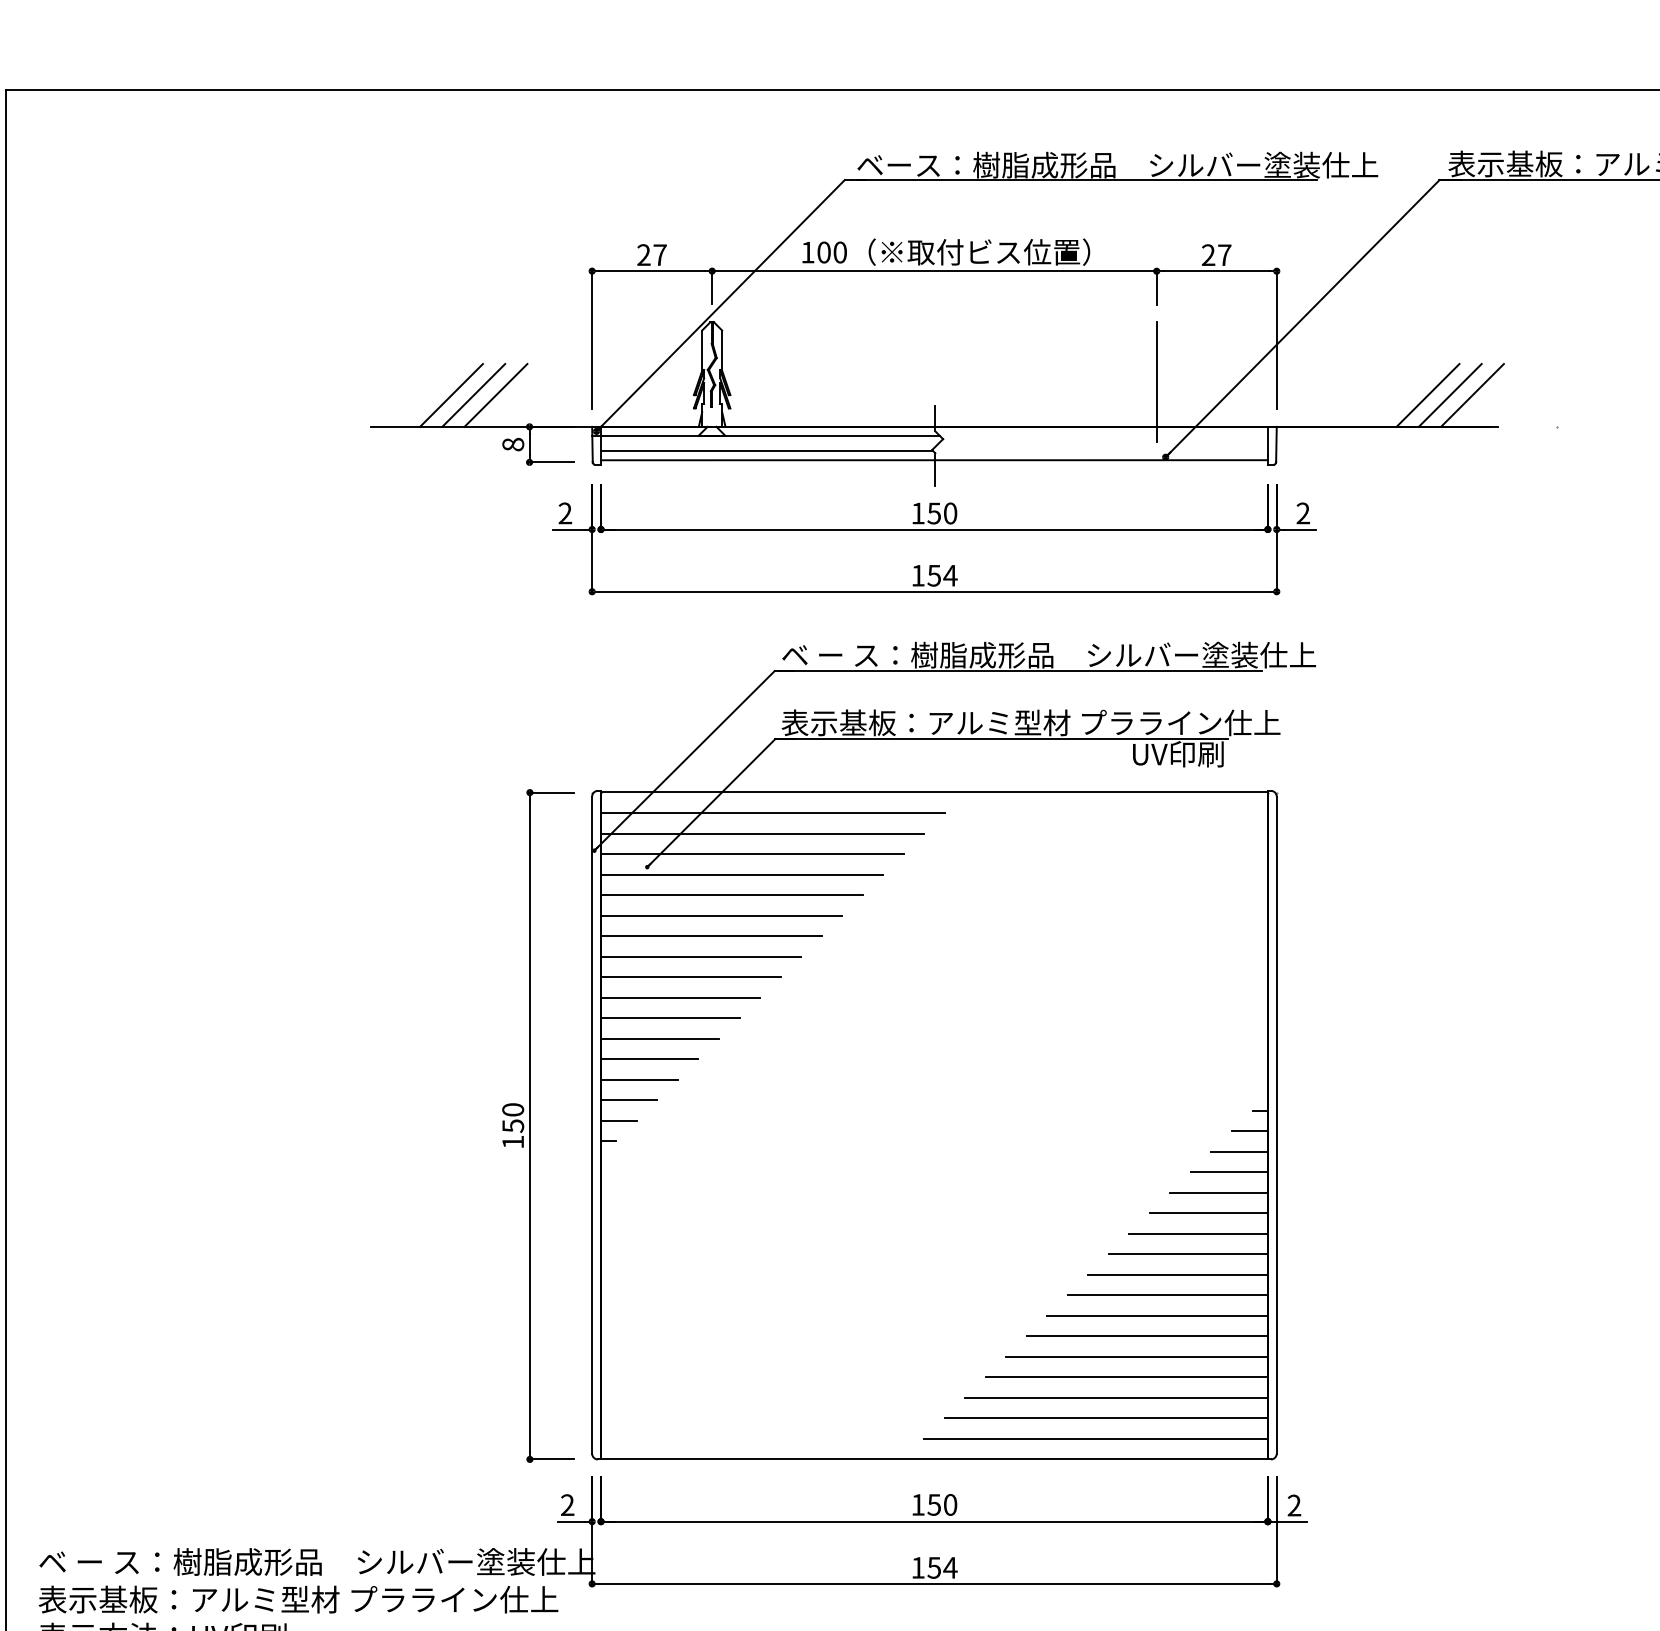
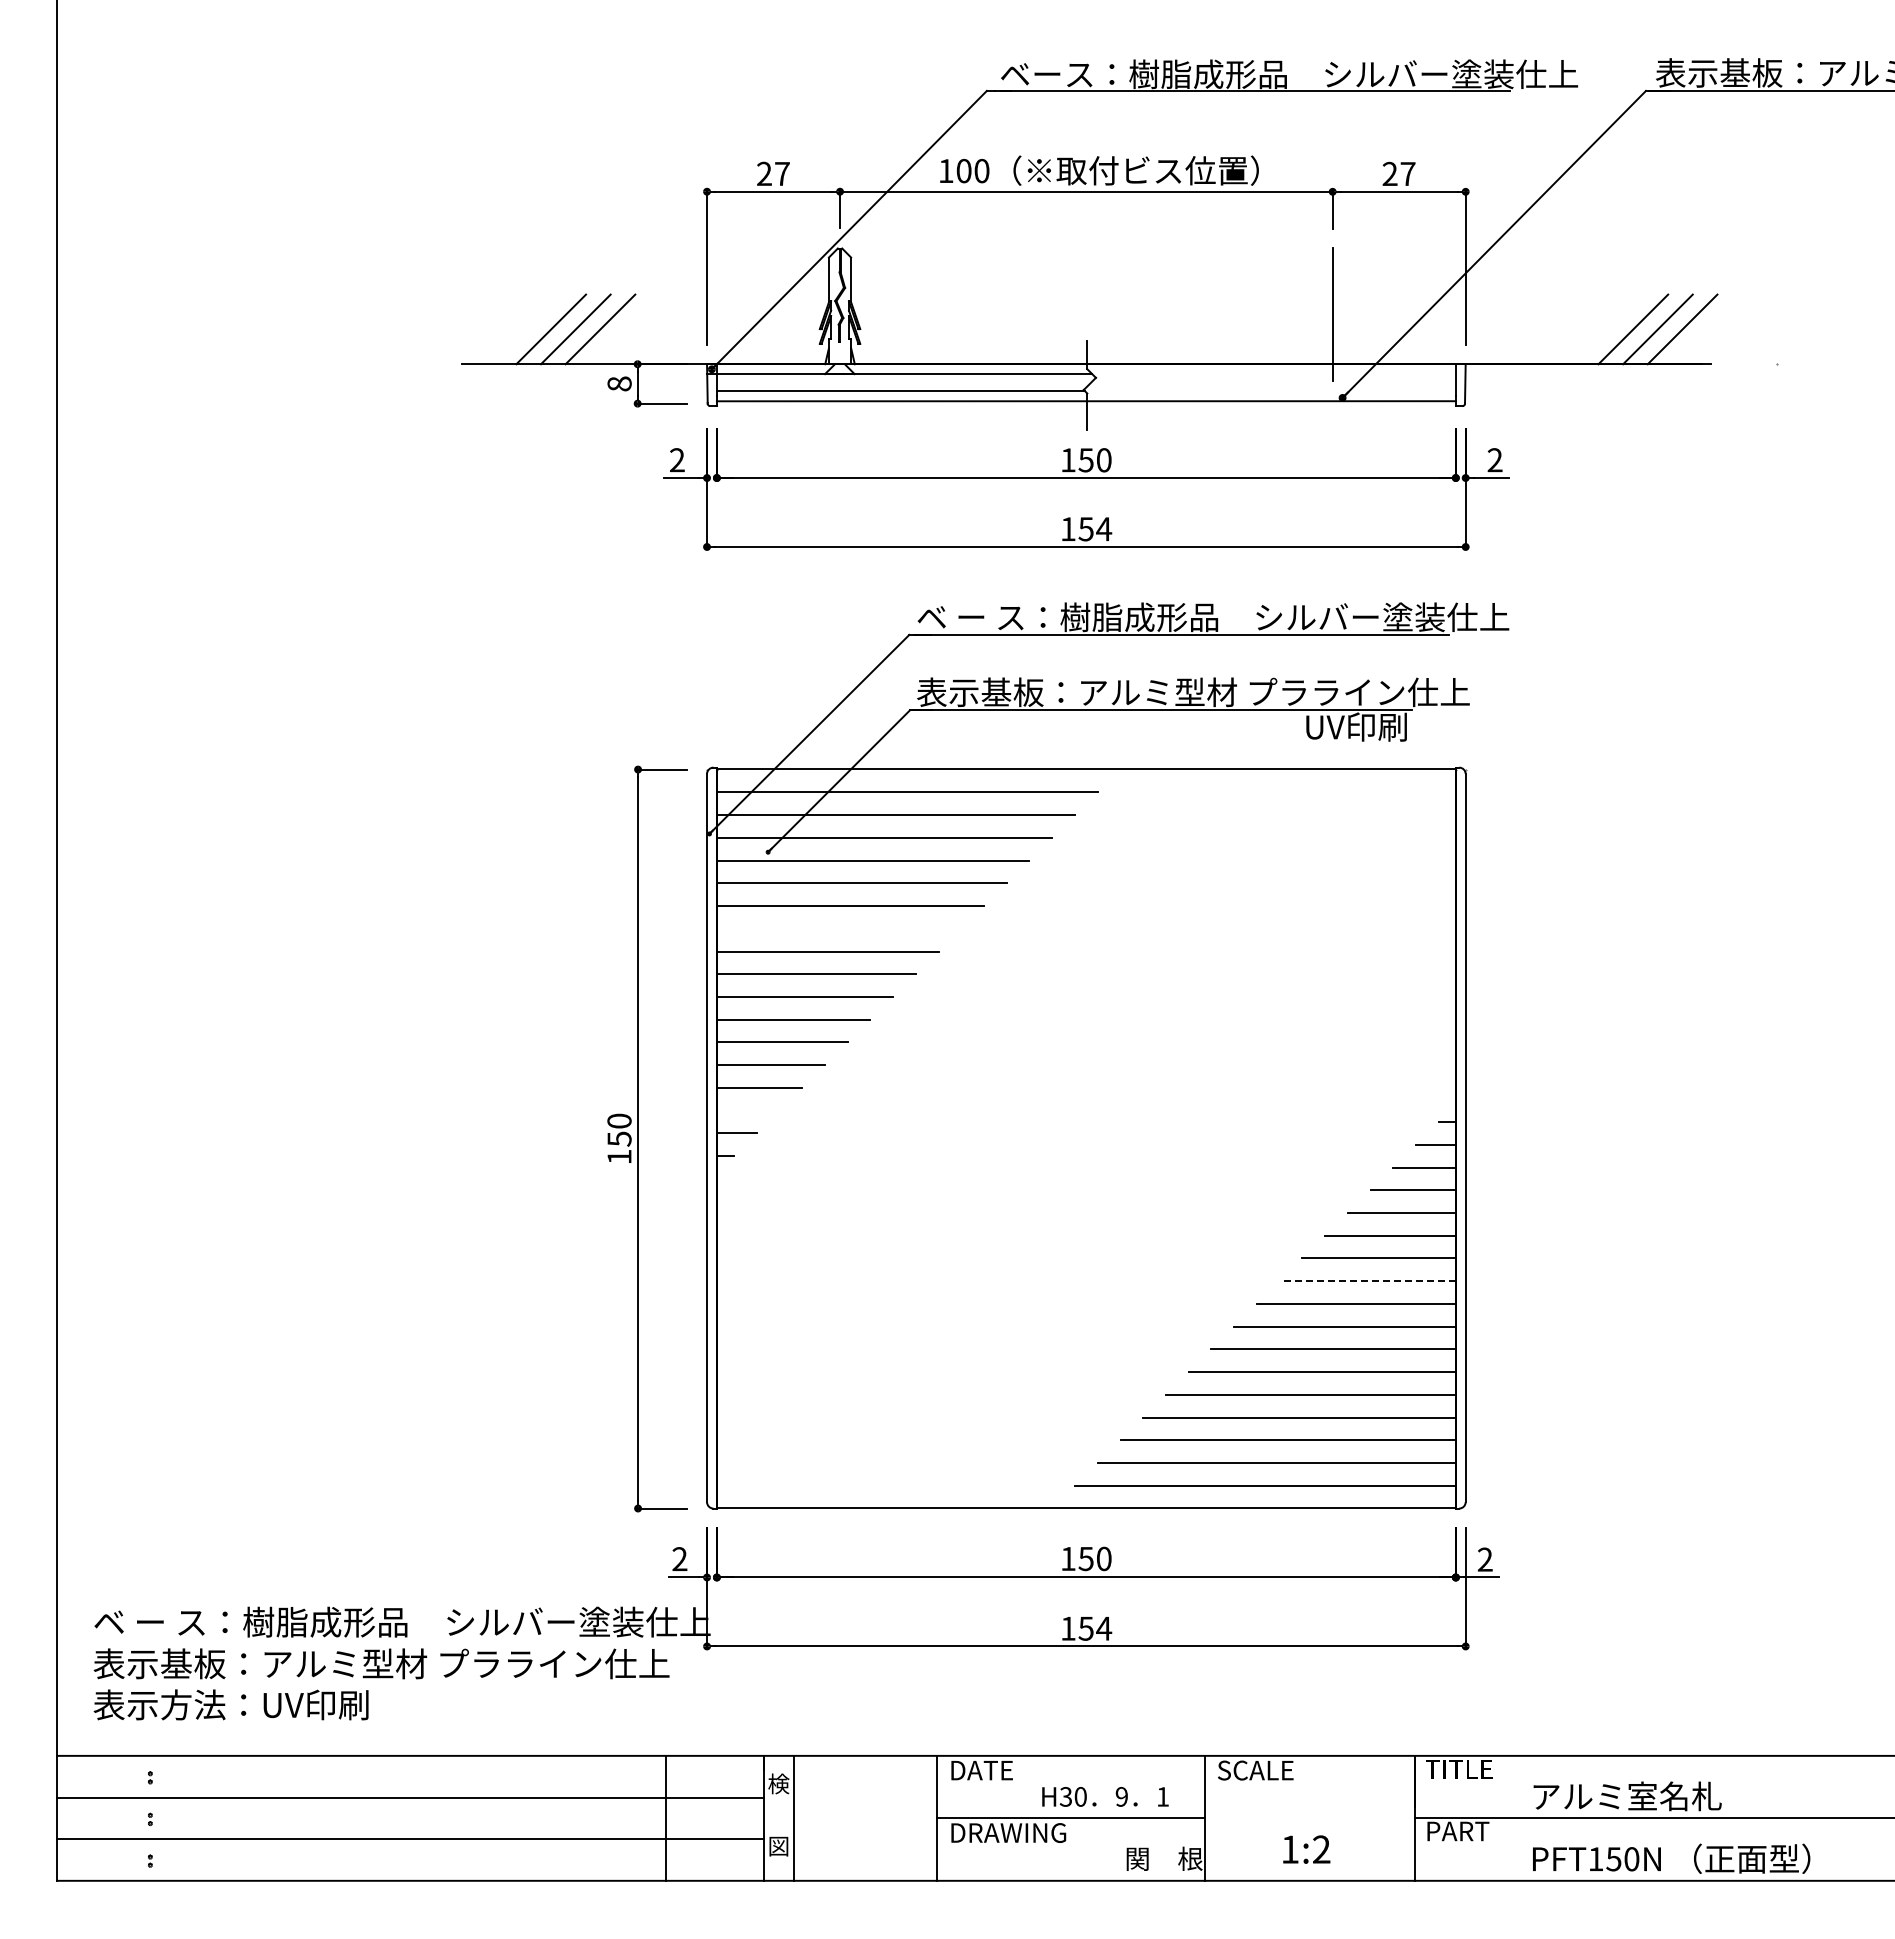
line: (710, 936) -> (838, 928), removed
line: (628, 1100) -> (747, 1110), removed
line: (1188, 1254) -> (1367, 1281), solid -> dashed

